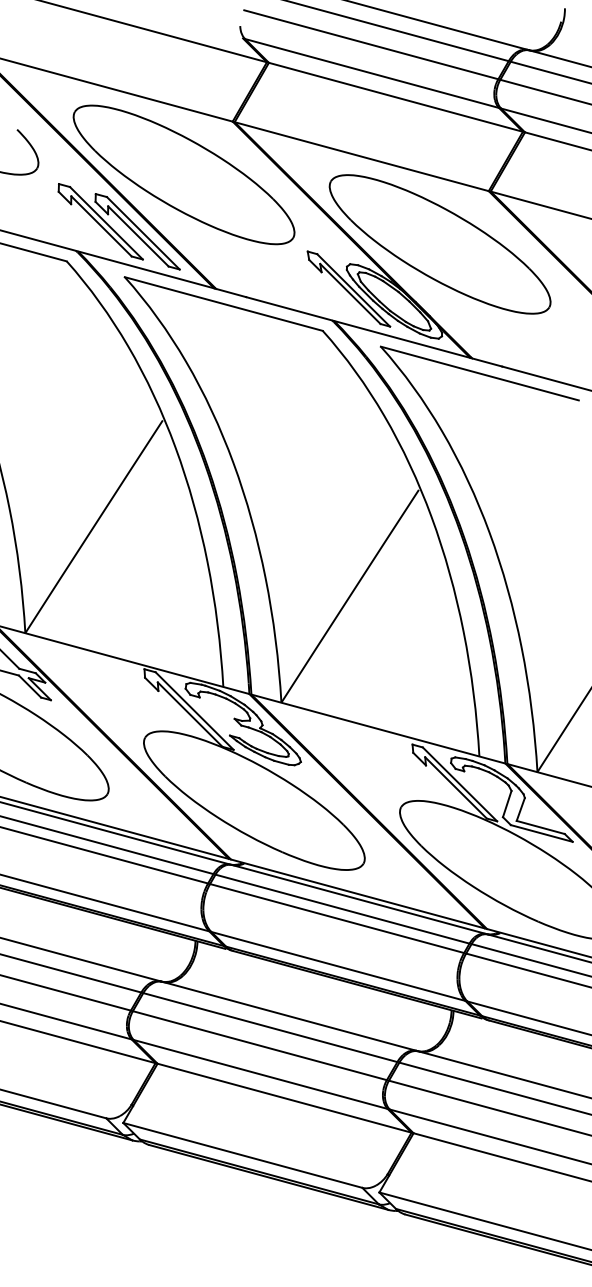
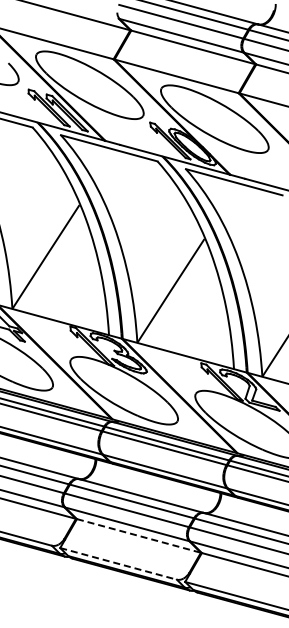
line: (285, 1099) -> (139, 536), solid -> dashed
line: (244, 1156) -> (119, 564), solid -> dashed

